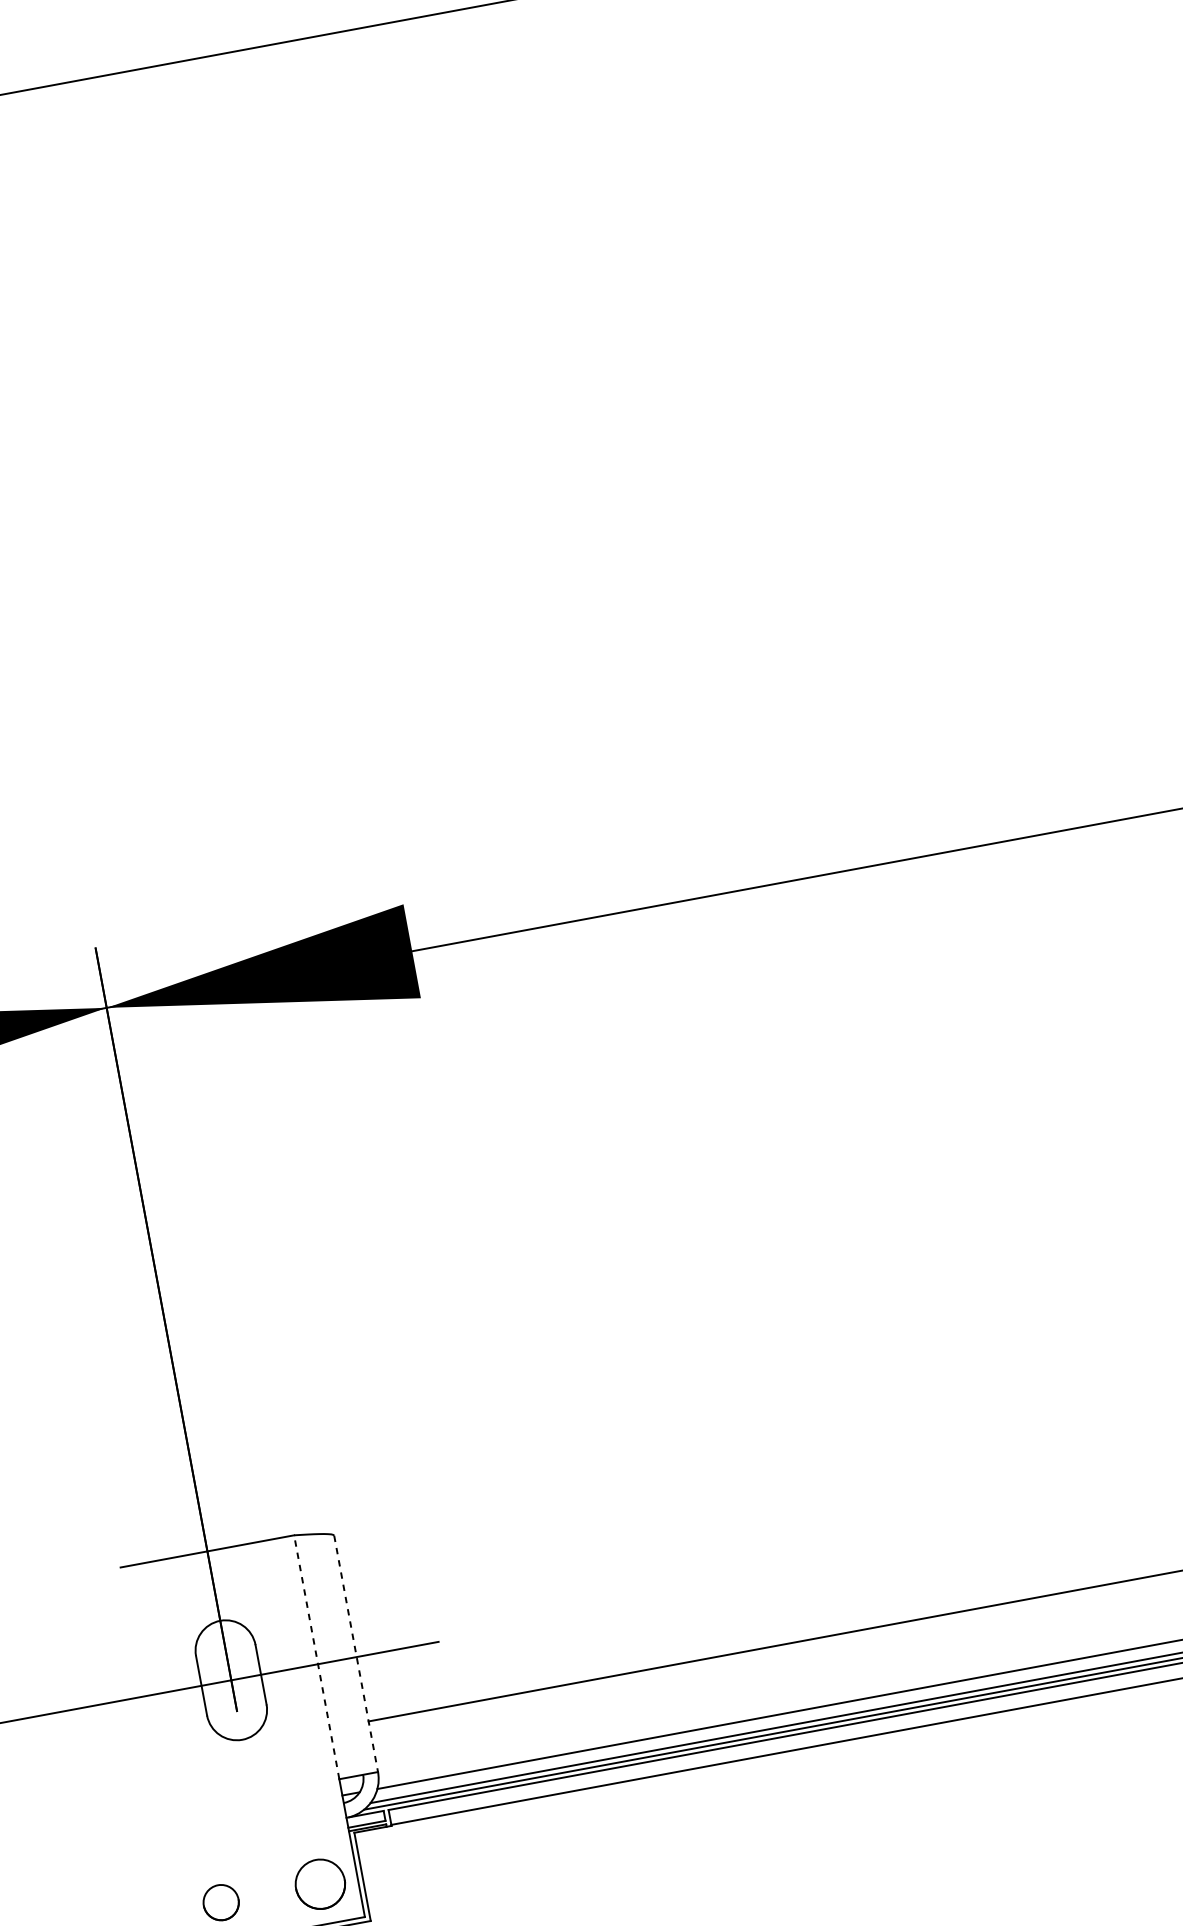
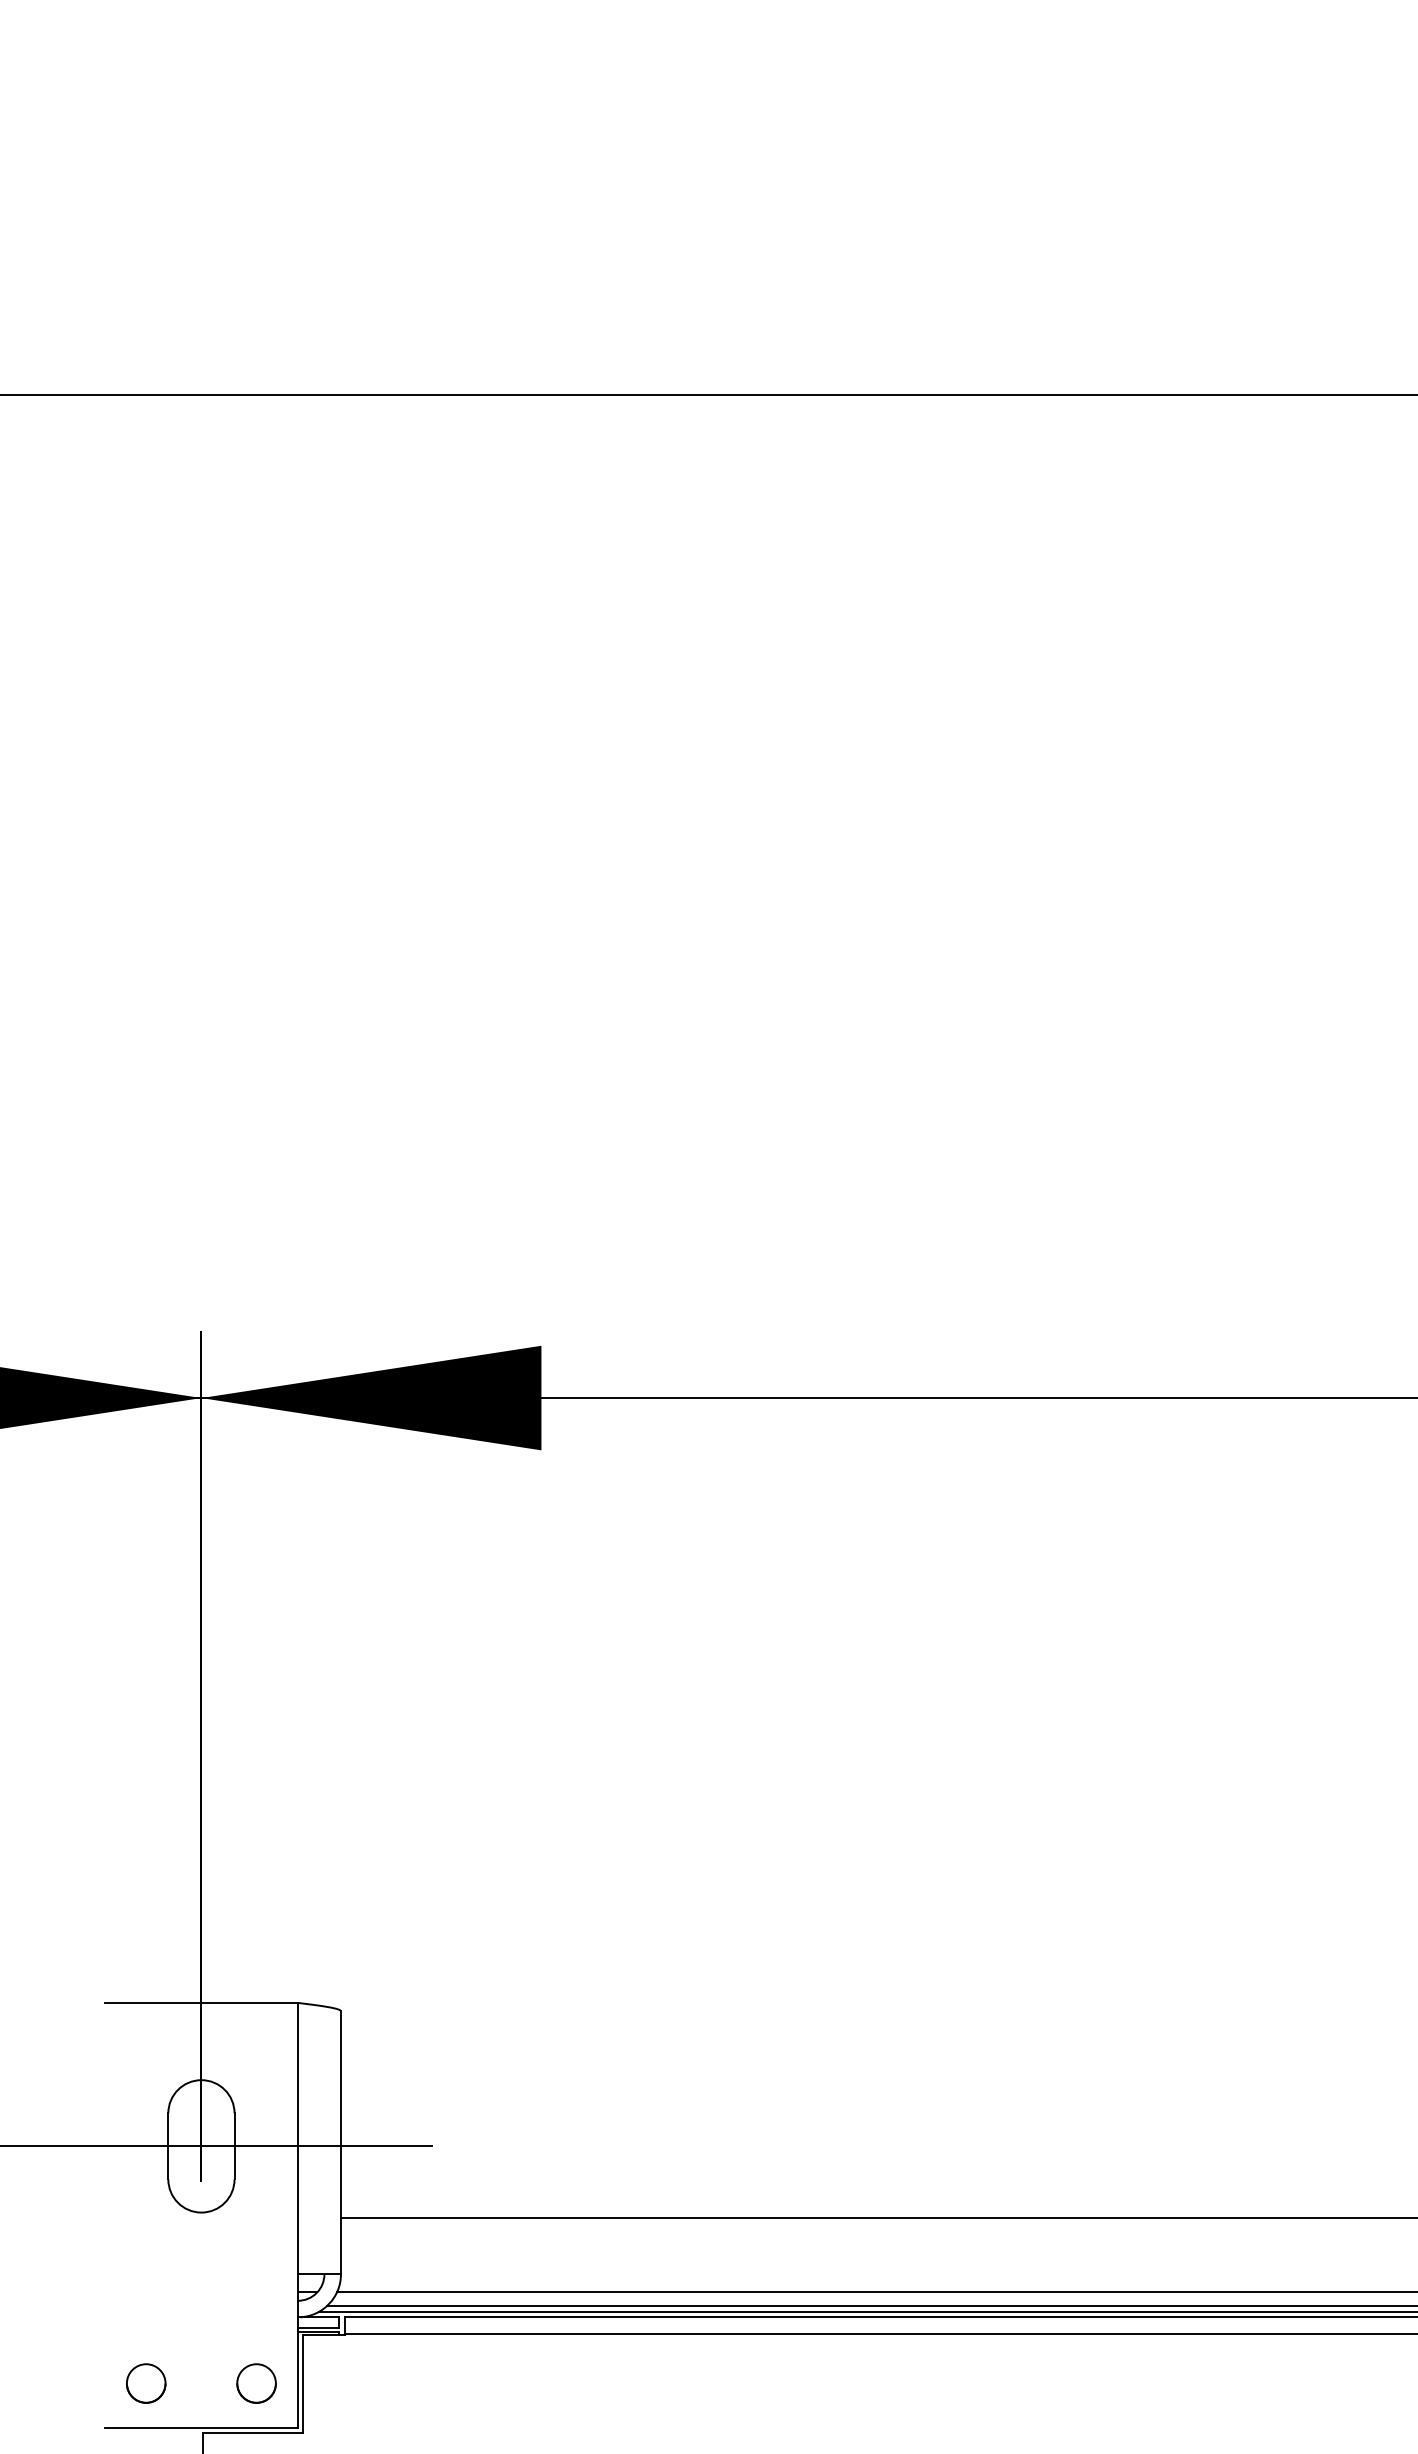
line: (355, 1653) -> (340, 2142), dashed -> solid
line: (316, 1657) -> (297, 2138), dashed -> solid
circle: (320, 1884) -> (256, 2383), size x0.71

